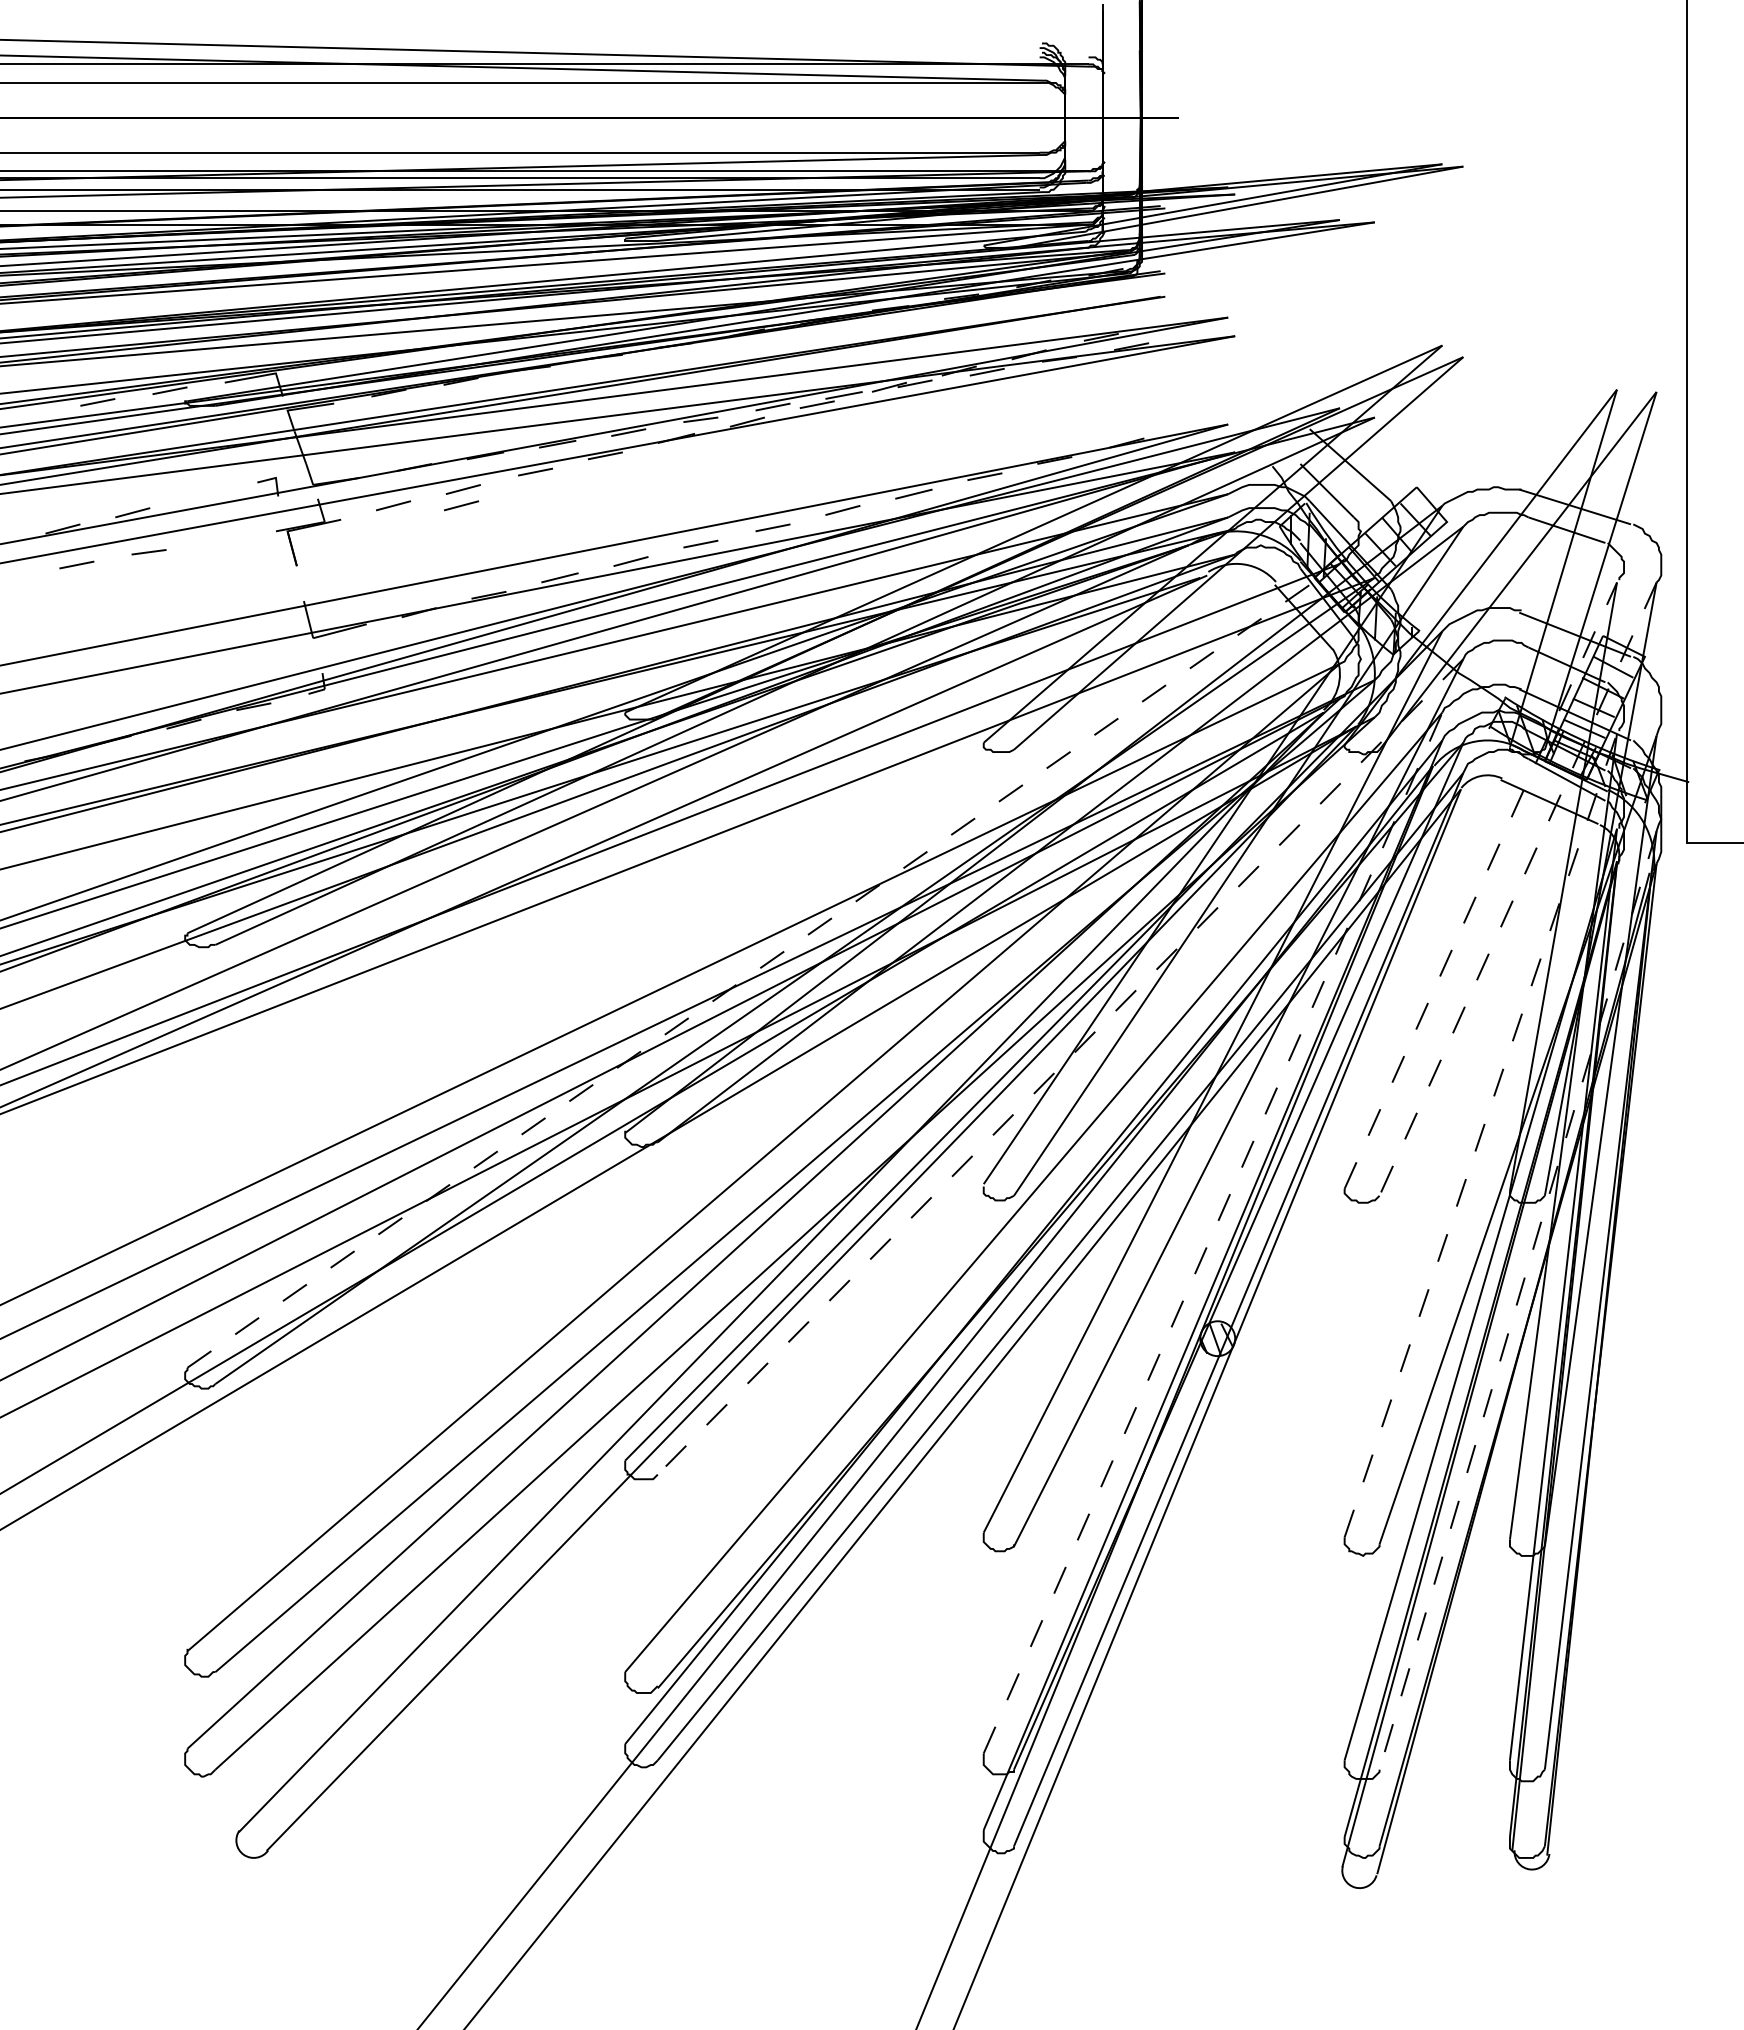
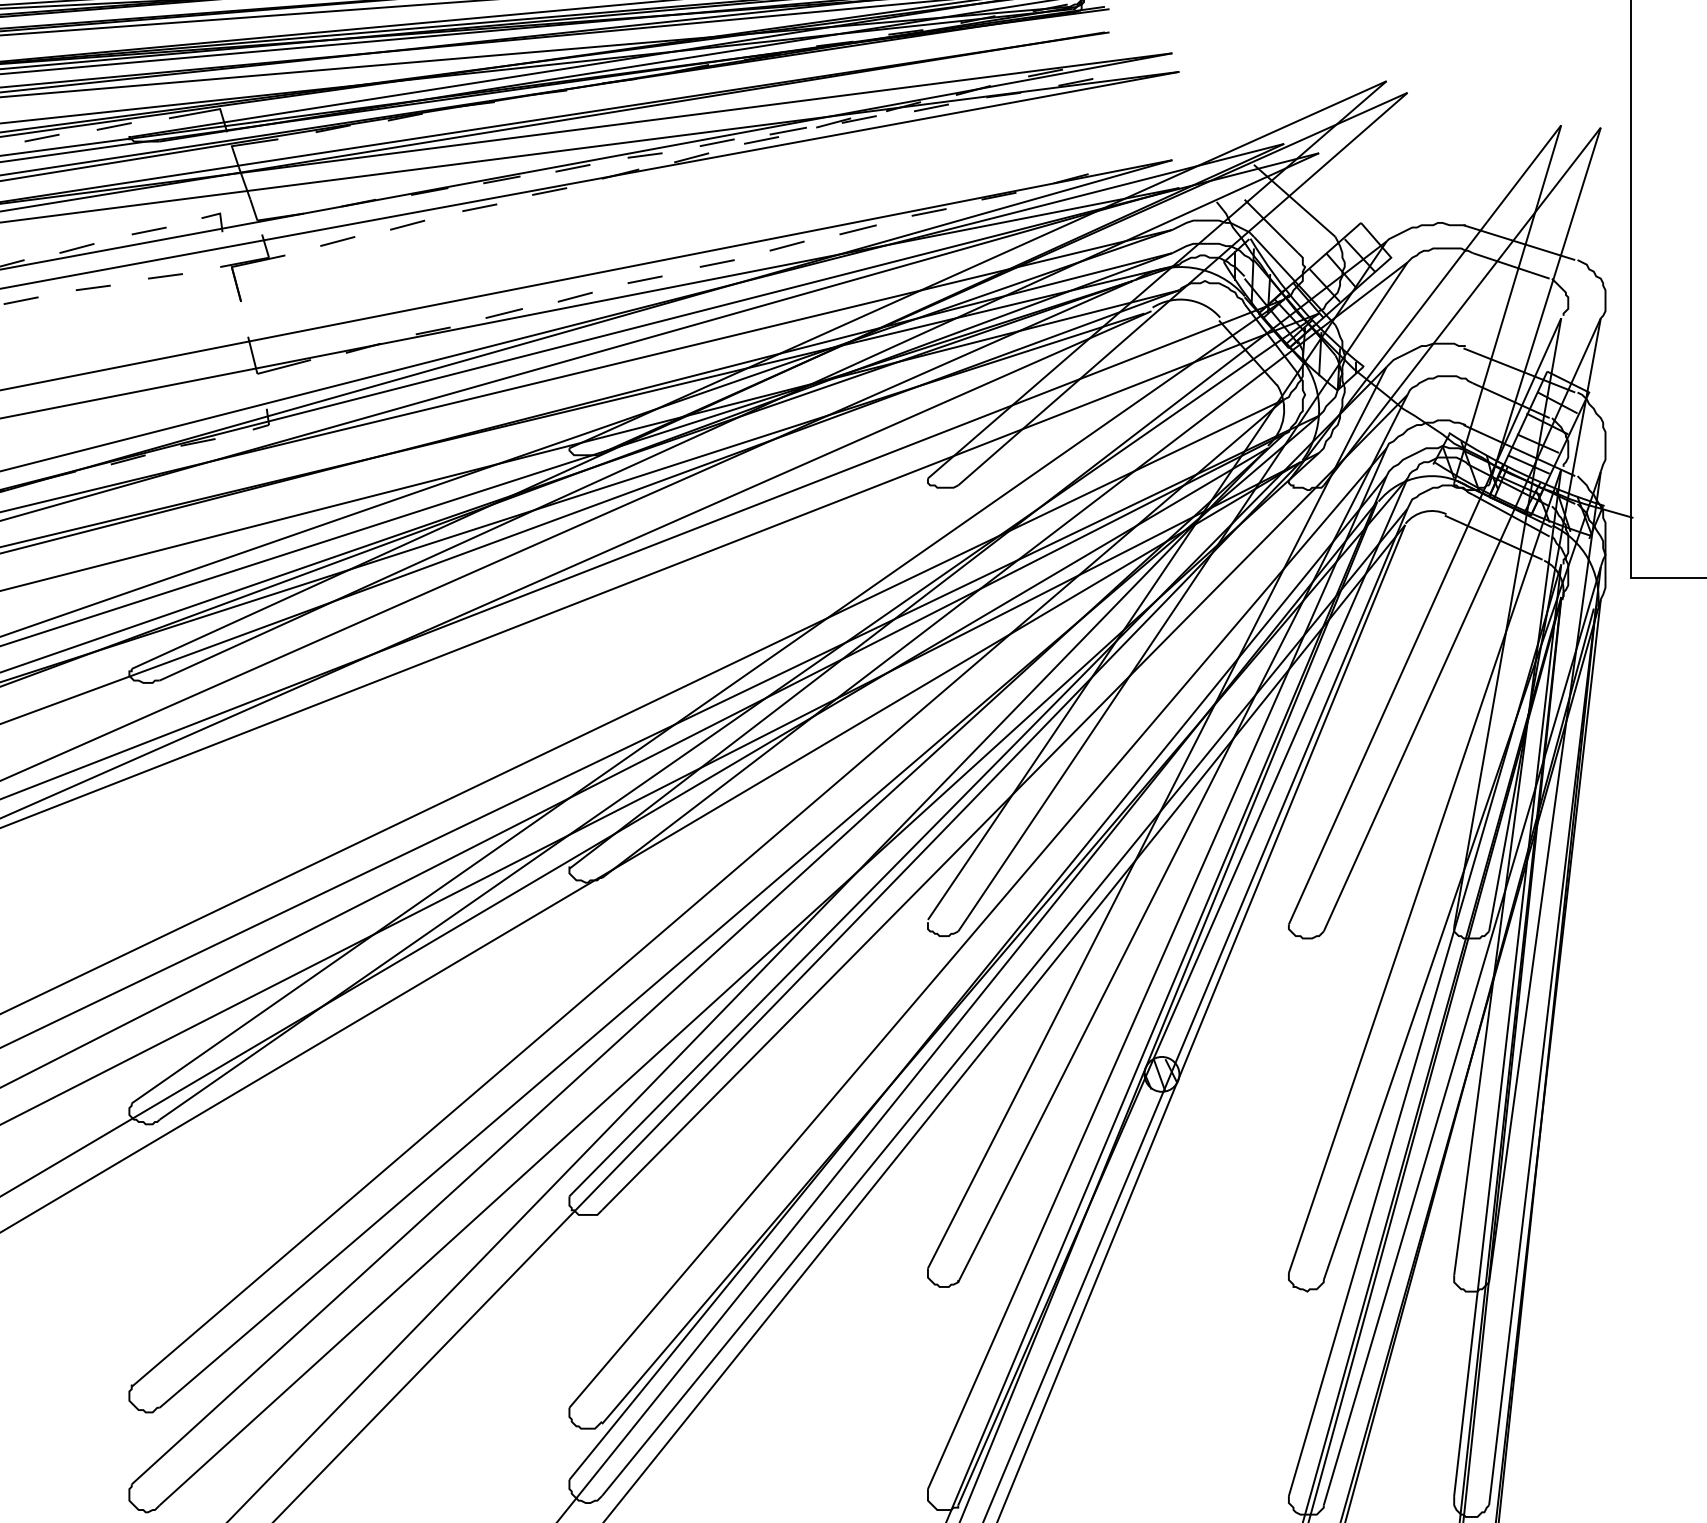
line: (204, 495) -> (148, 231), added
line: (461, 505) -> (405, 241), removed
line: (220, 540) -> (164, 276), added
line: (1481, 885) -> (1425, 621), dashed -> solid
line: (1518, 889) -> (1462, 625), dashed -> solid
line: (763, 965) -> (707, 701), dashed -> solid
line: (1060, 1067) -> (1004, 803), dashed -> solid
line: (1480, 1134) -> (1424, 870), dashed -> solid
line: (1213, 1232) -> (1157, 968), dashed -> solid
line: (1517, 1300) -> (1461, 1036), dashed -> solid

